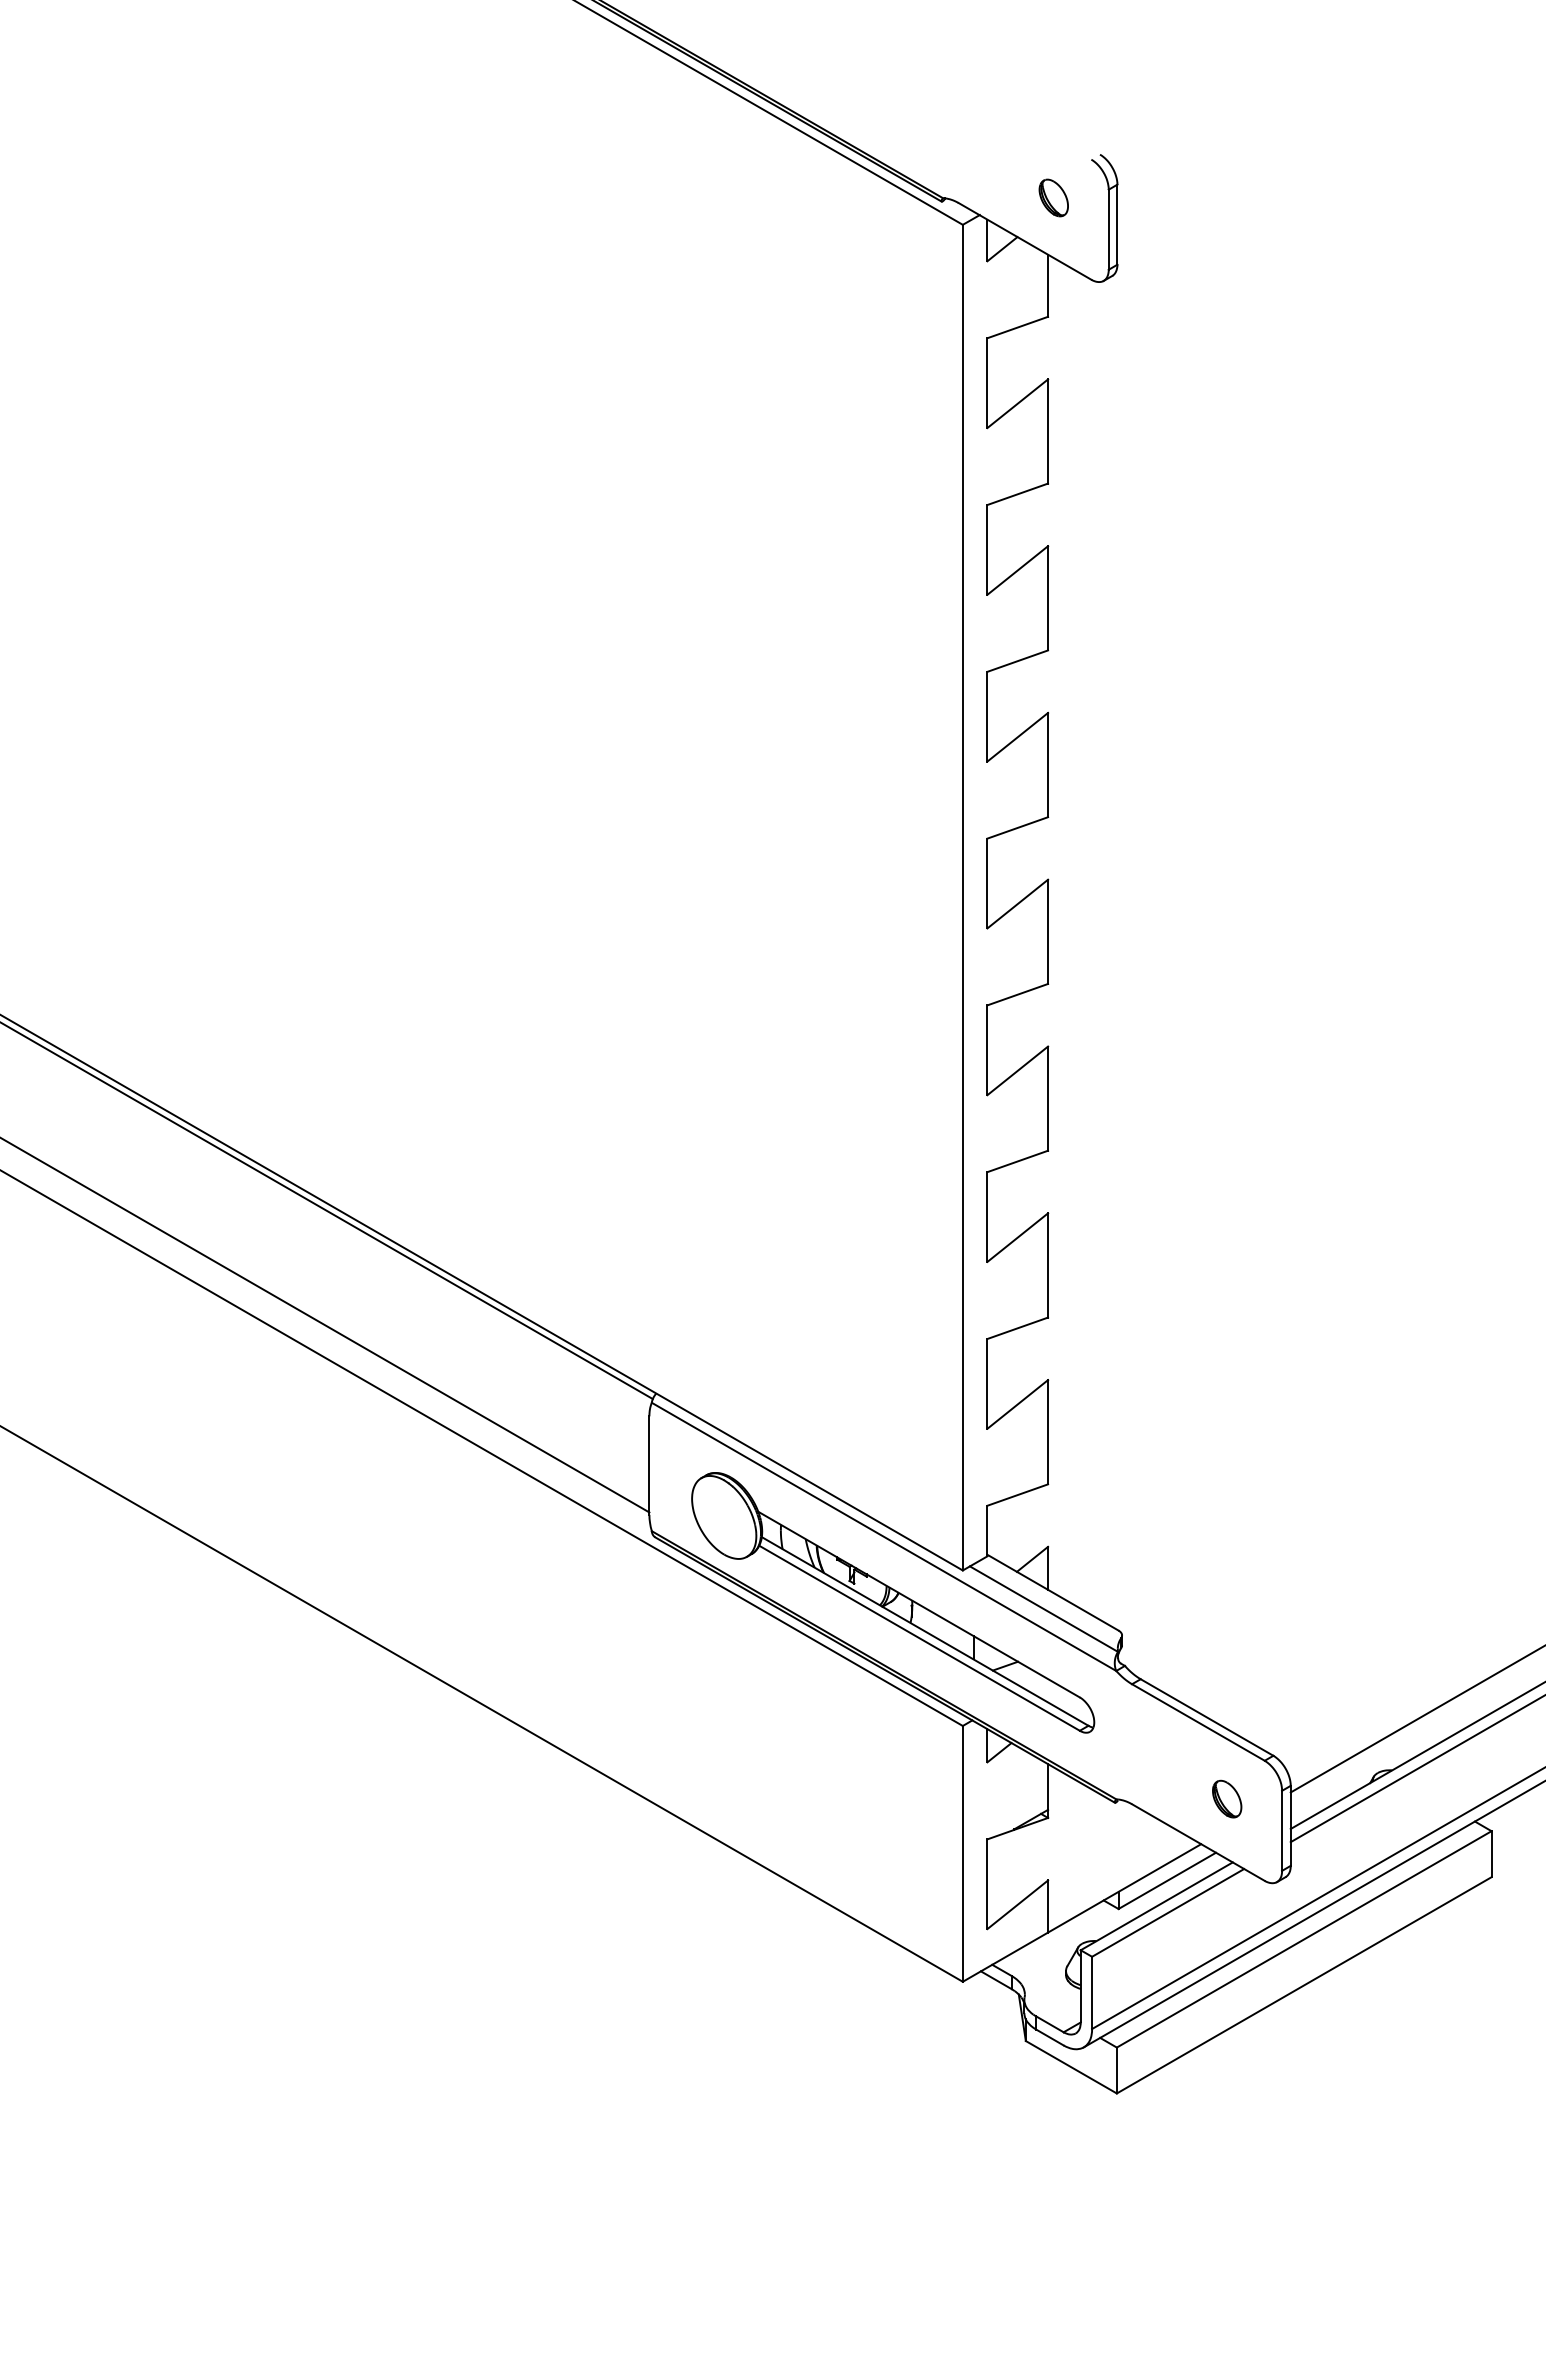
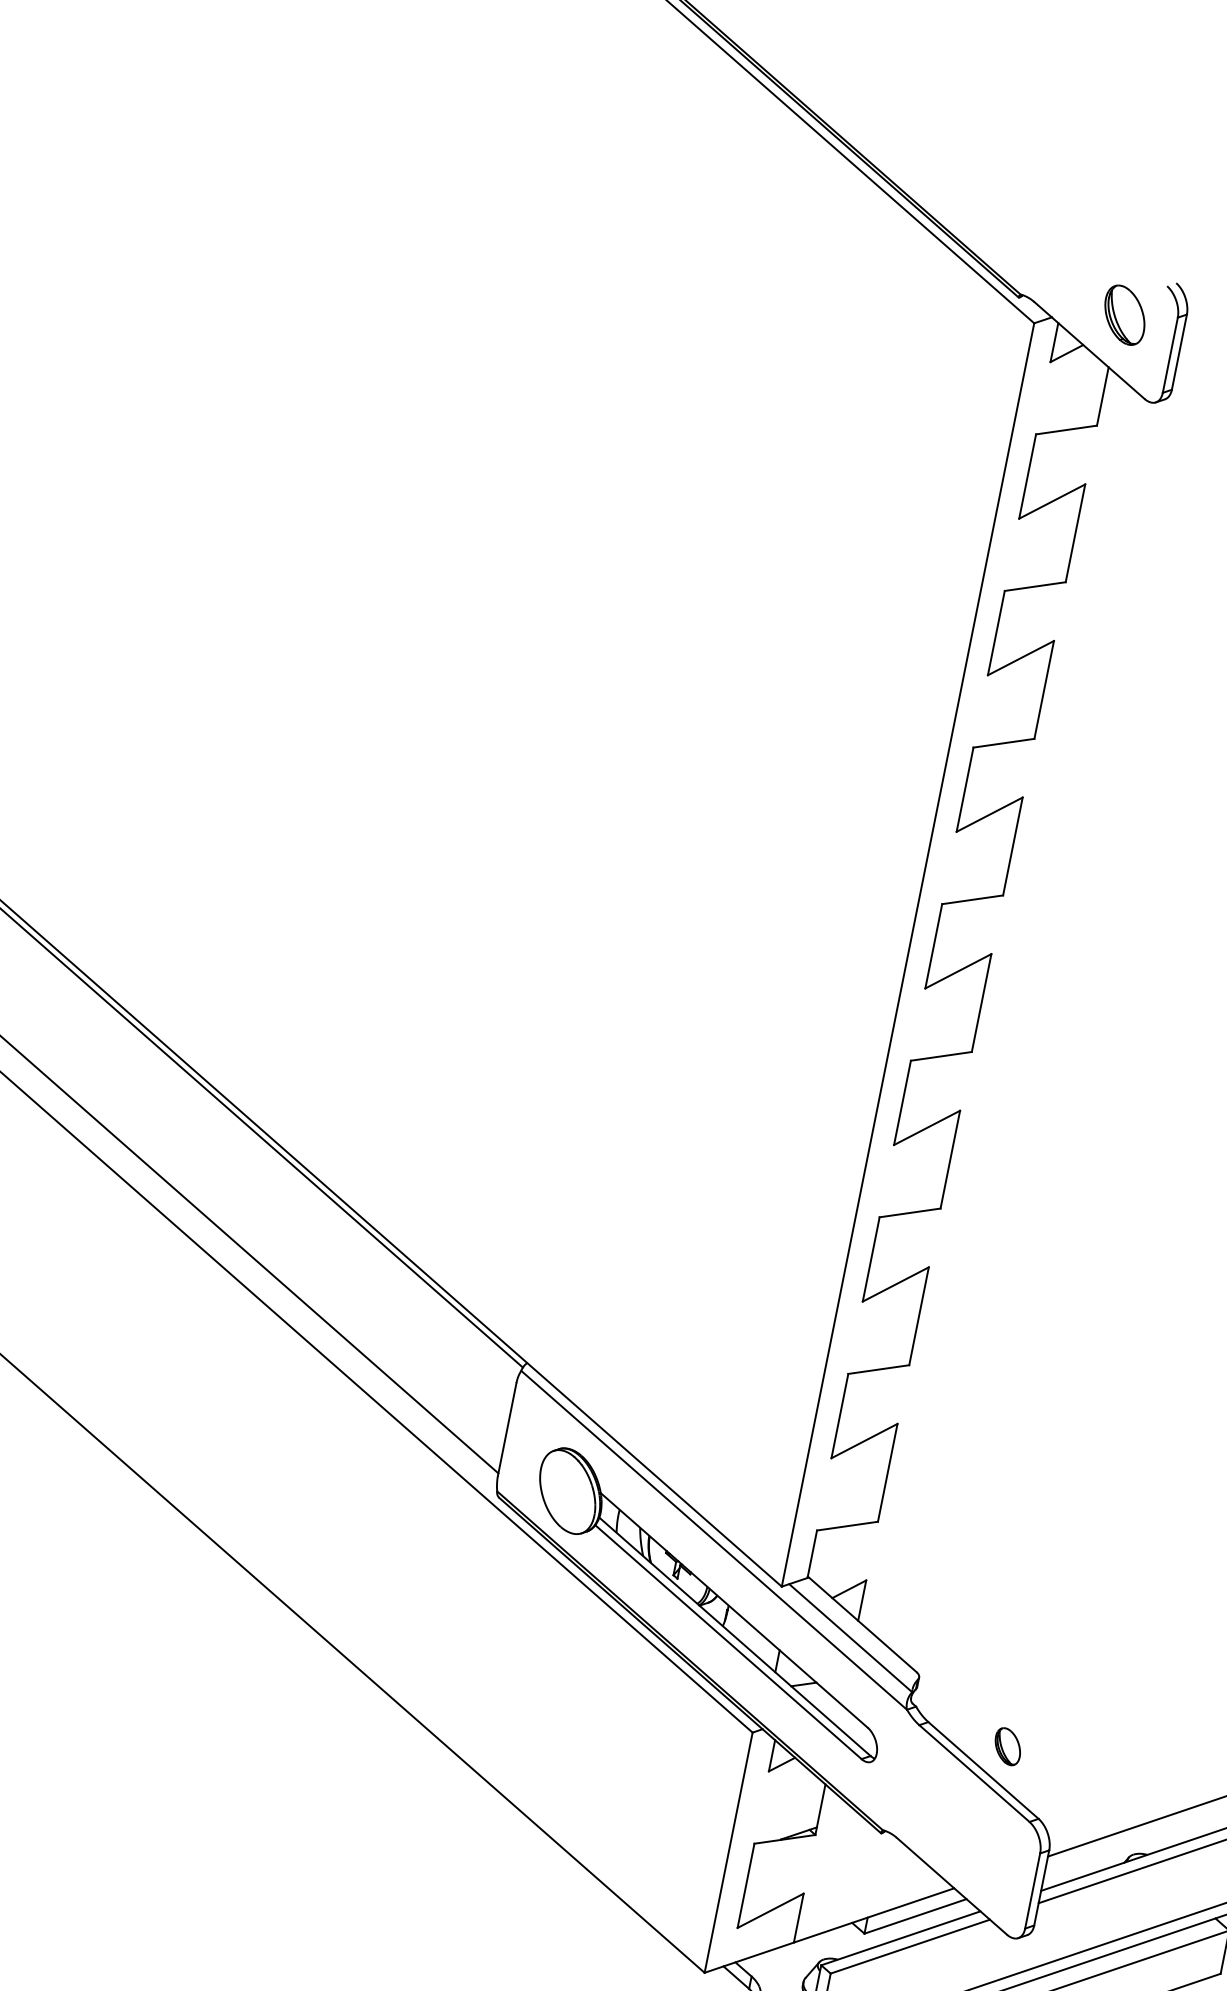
part: (1053, 197) -> (1124, 314), size x1.6
part: (1227, 1798) -> (1008, 1746), moved

